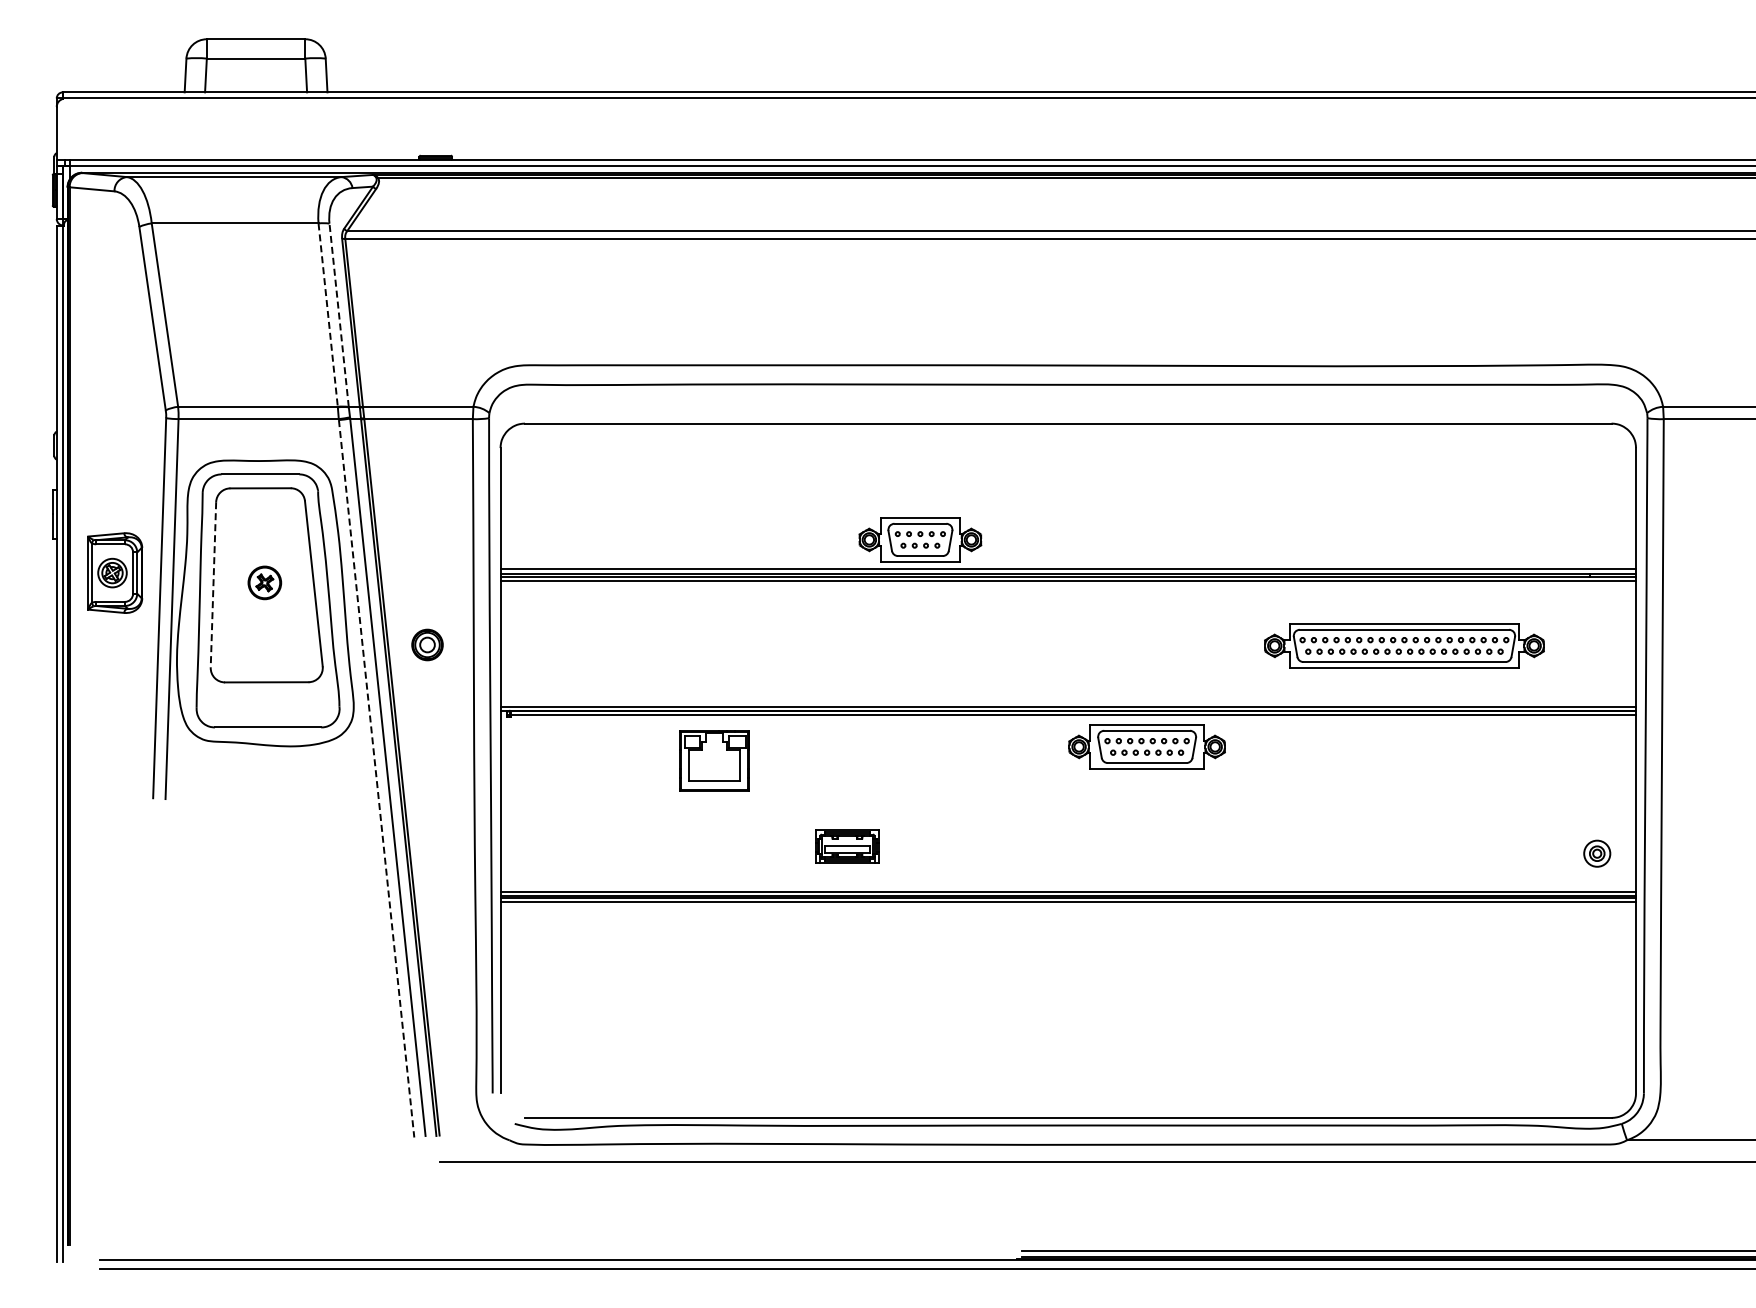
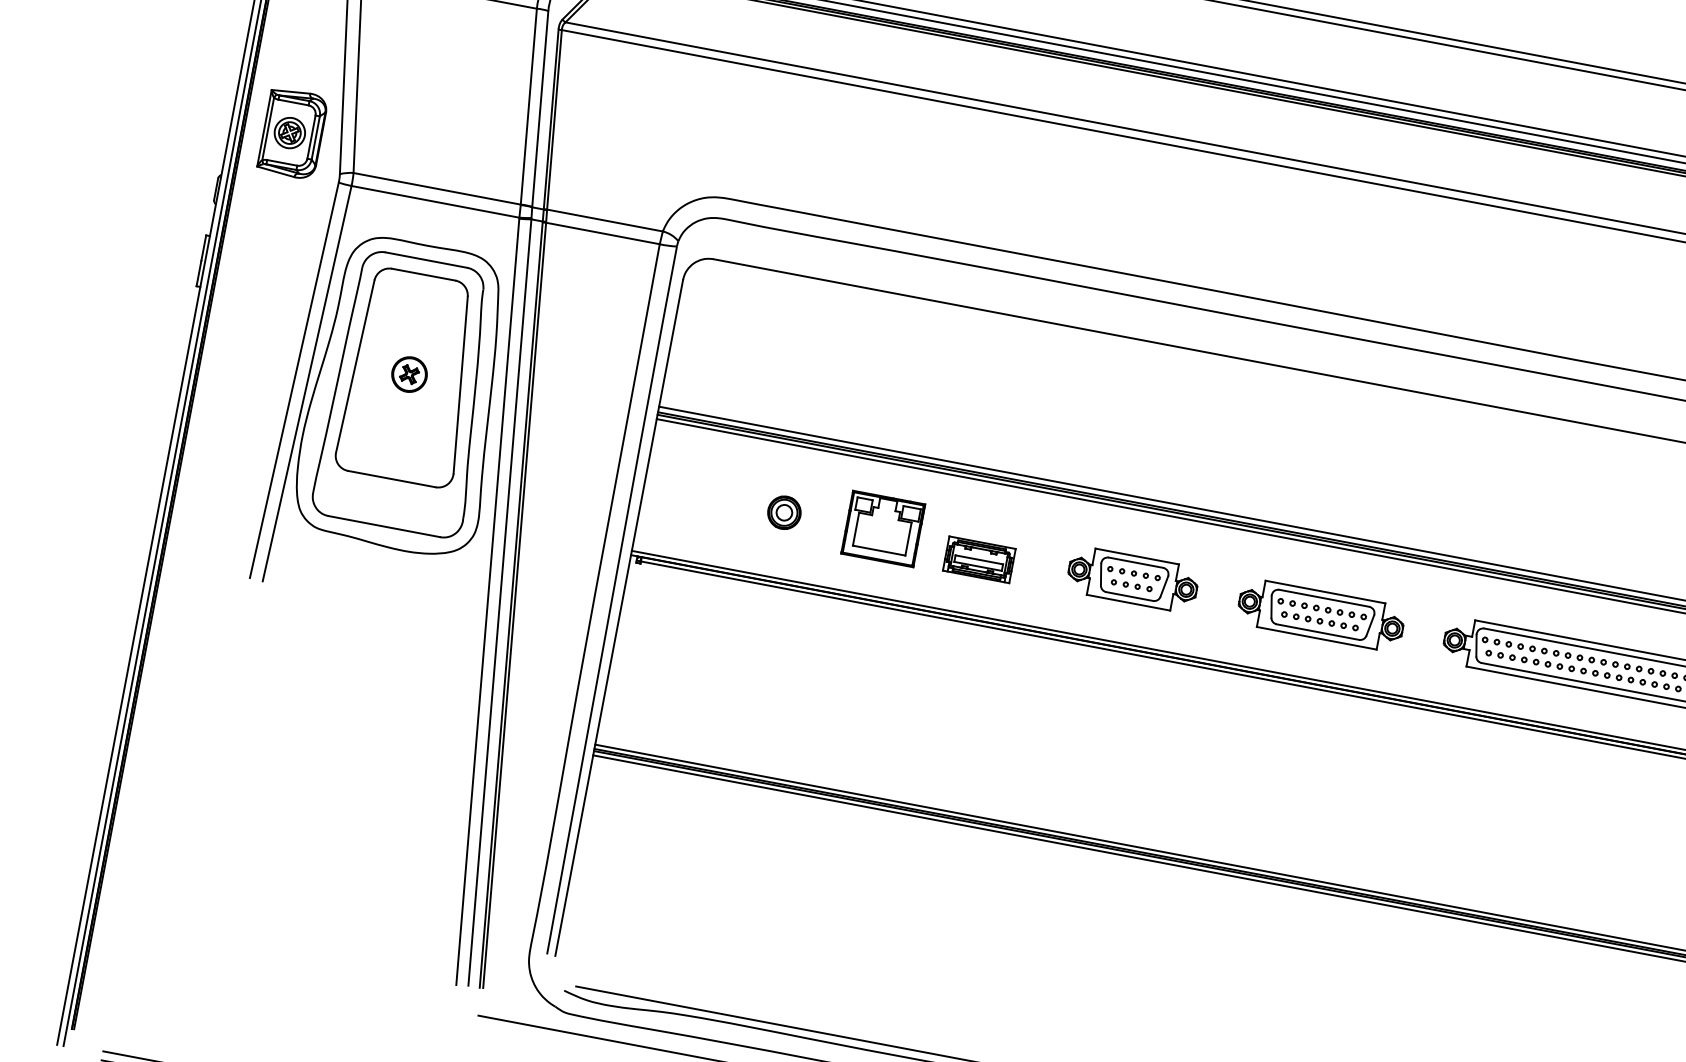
line: (339, 314) -> (540, 108), dashed -> solid
line: (328, 315) -> (529, 107), dashed -> solid
part: (920, 539) -> (1133, 579), moved
part: (115, 572) -> (293, 133), moved
line: (213, 584) -> (355, 366), dashed -> solid
part: (427, 644) -> (784, 512), moved
part: (1146, 746) -> (1320, 614), moved
part: (714, 760) -> (883, 528), moved
line: (376, 778) -> (487, 601), dashed -> solid
part: (847, 846) -> (979, 559), moved

